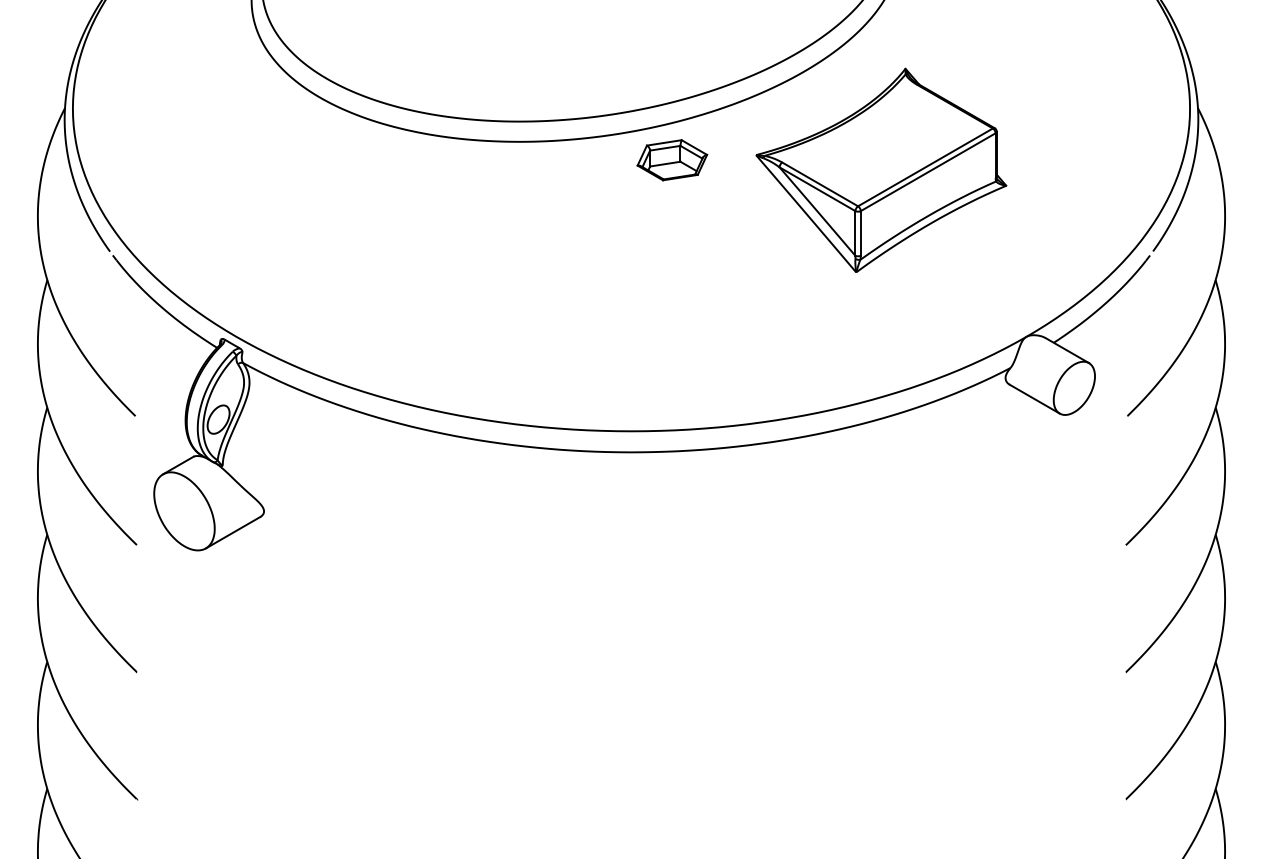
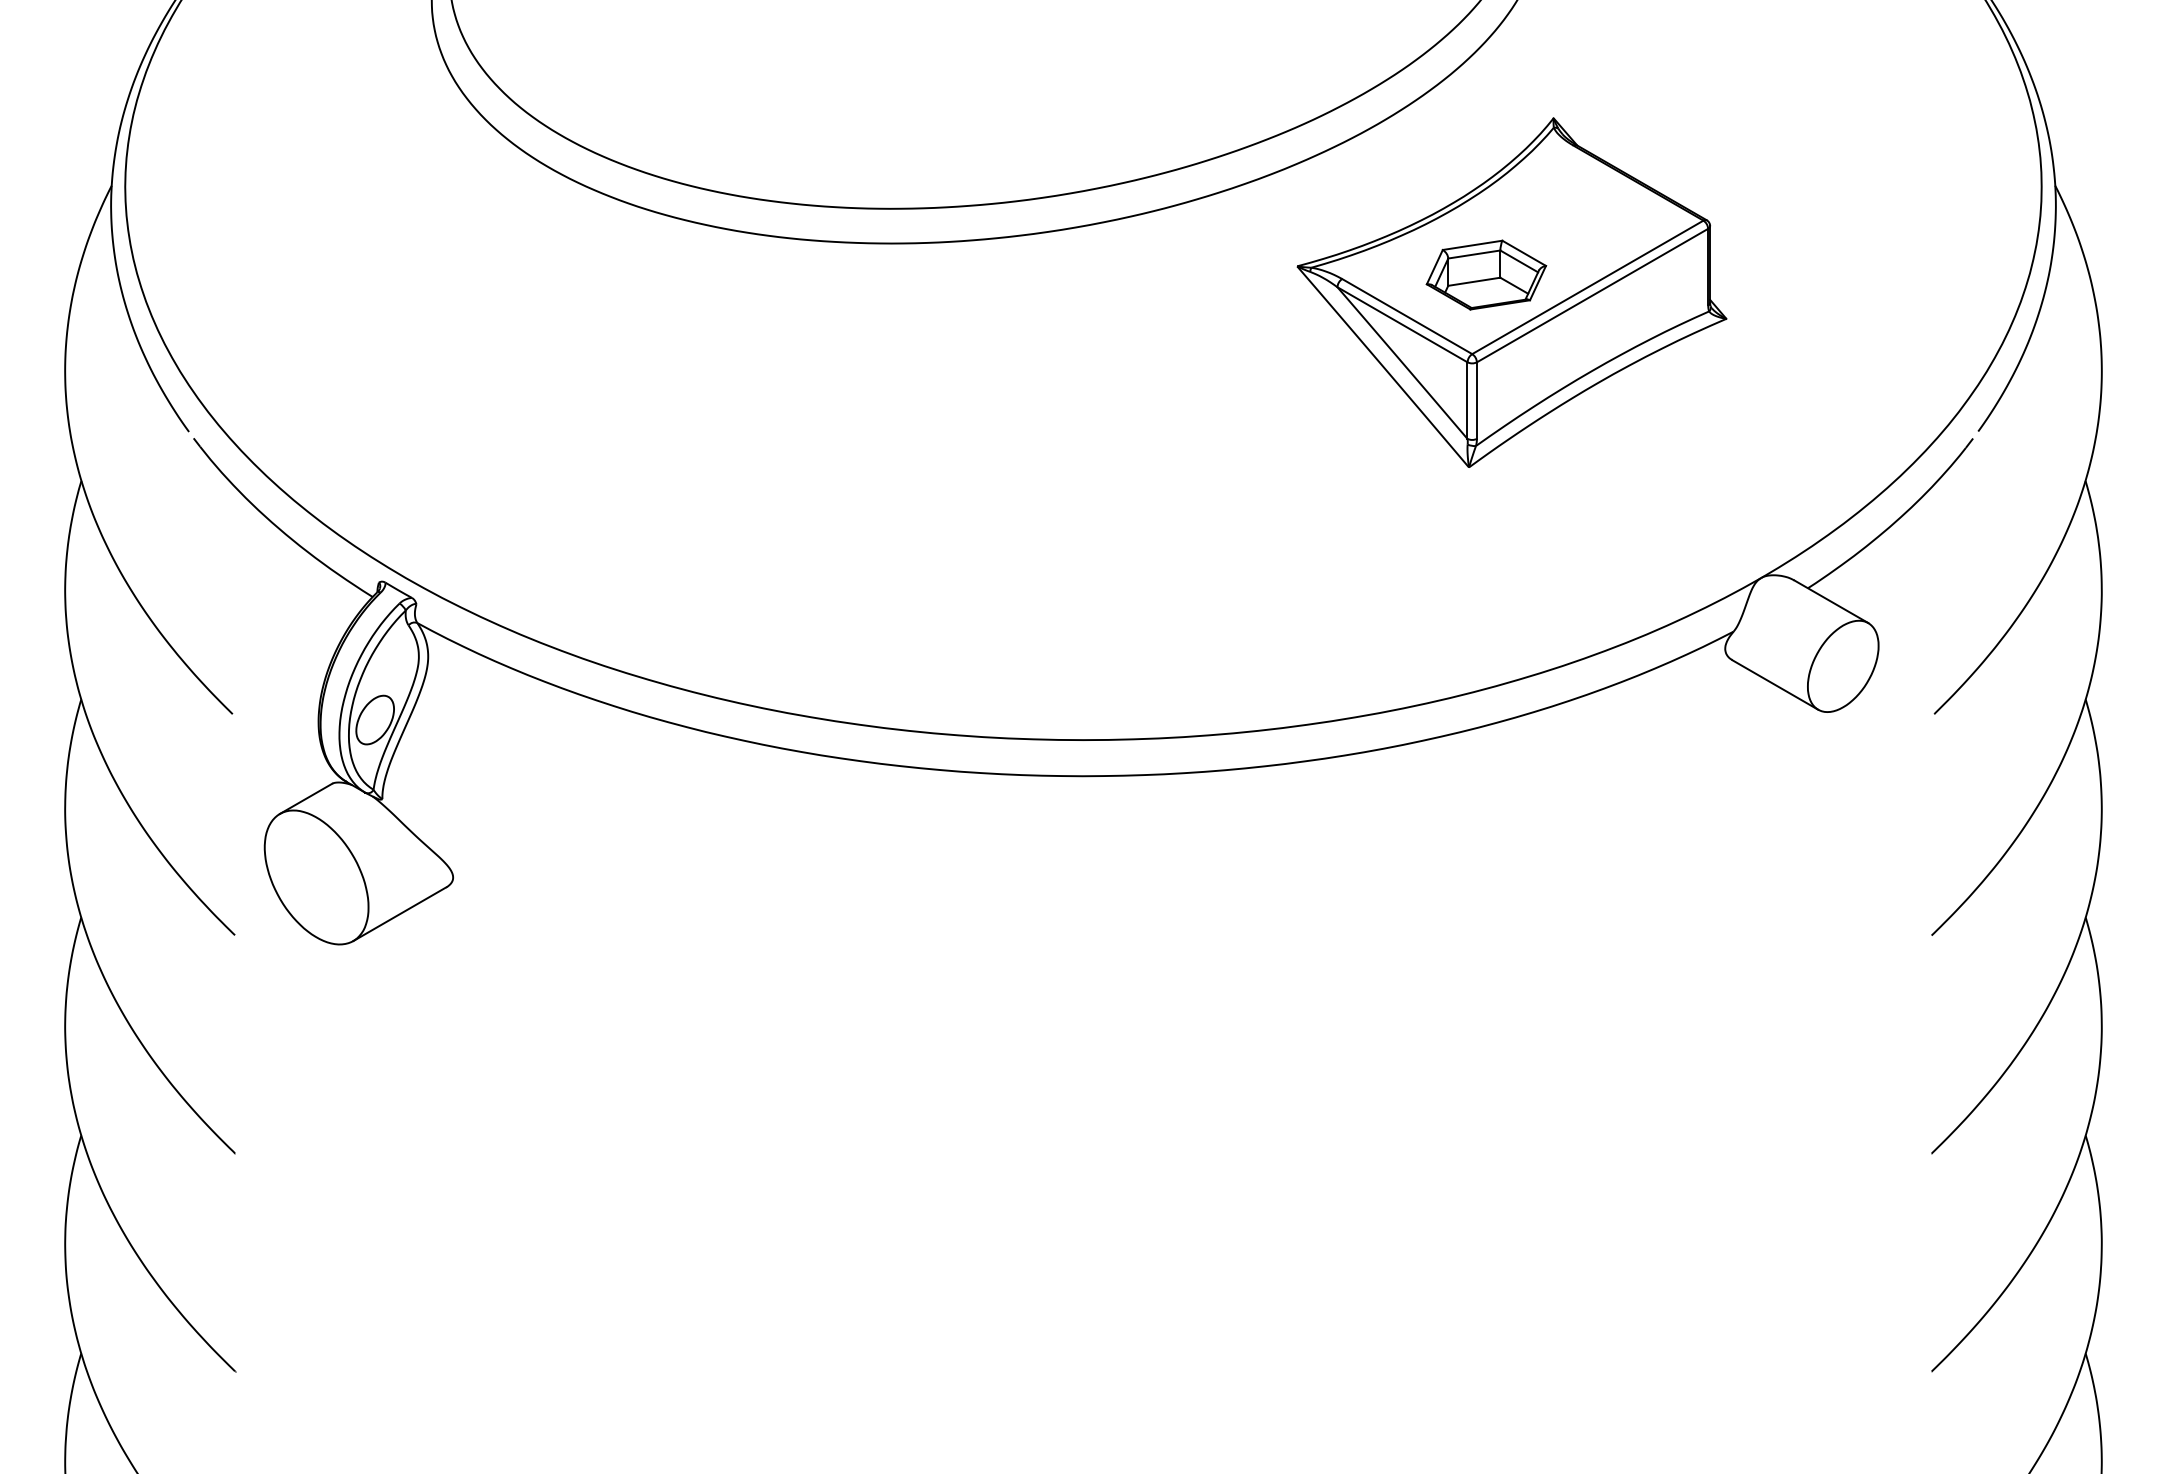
part: (672, 160) -> (1486, 275), moved

